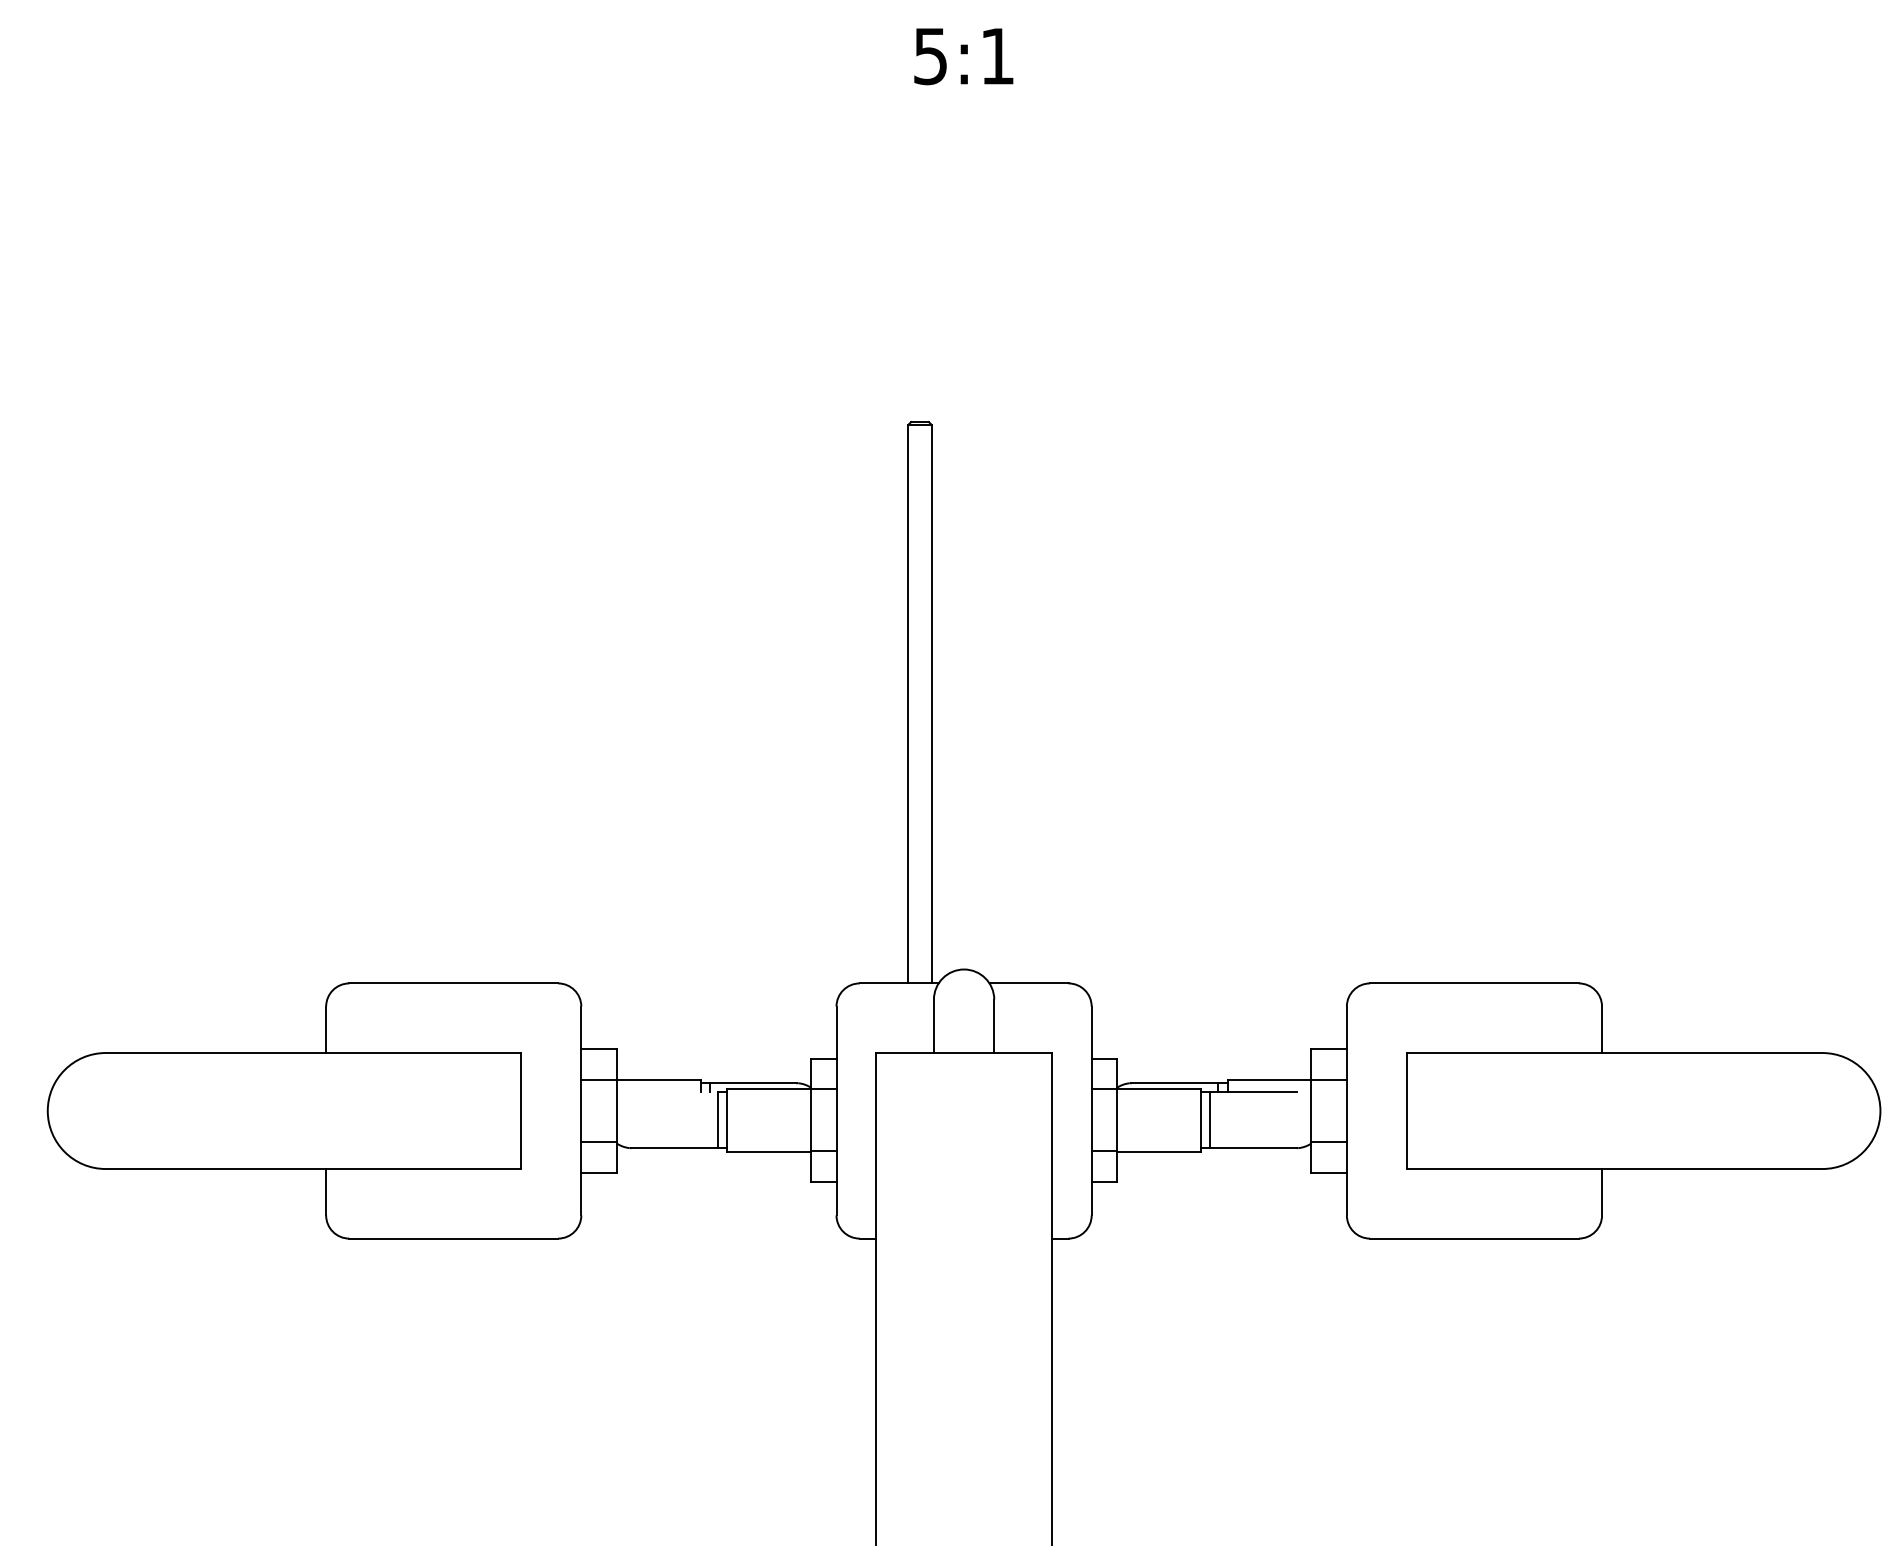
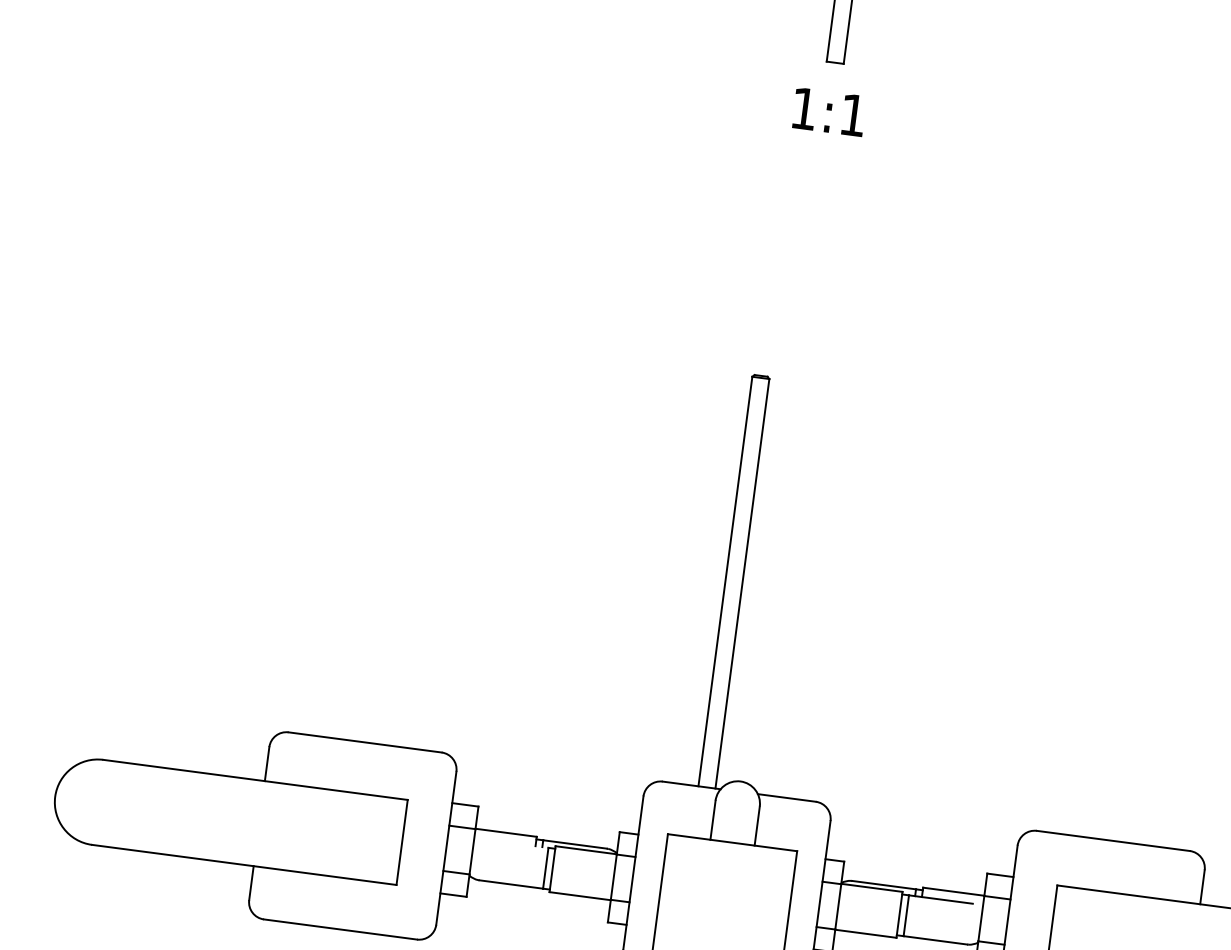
text: (930, 56) -> (804, 108), 5:1 -> 1:1

